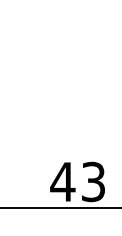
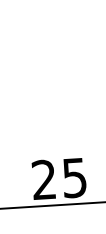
text: (77, 181) -> (58, 178), 43 -> 25

